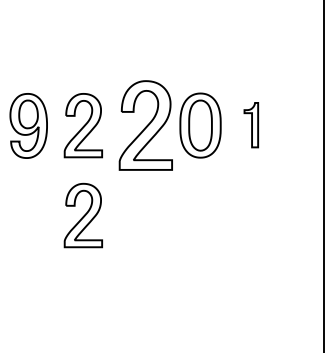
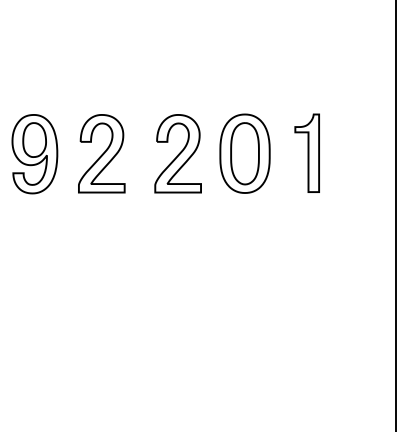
part: (250, 124) -> (306, 152), size x1.43
part: (145, 125) -> (177, 153), size x0.71
part: (83, 215) -> (101, 263), removed

